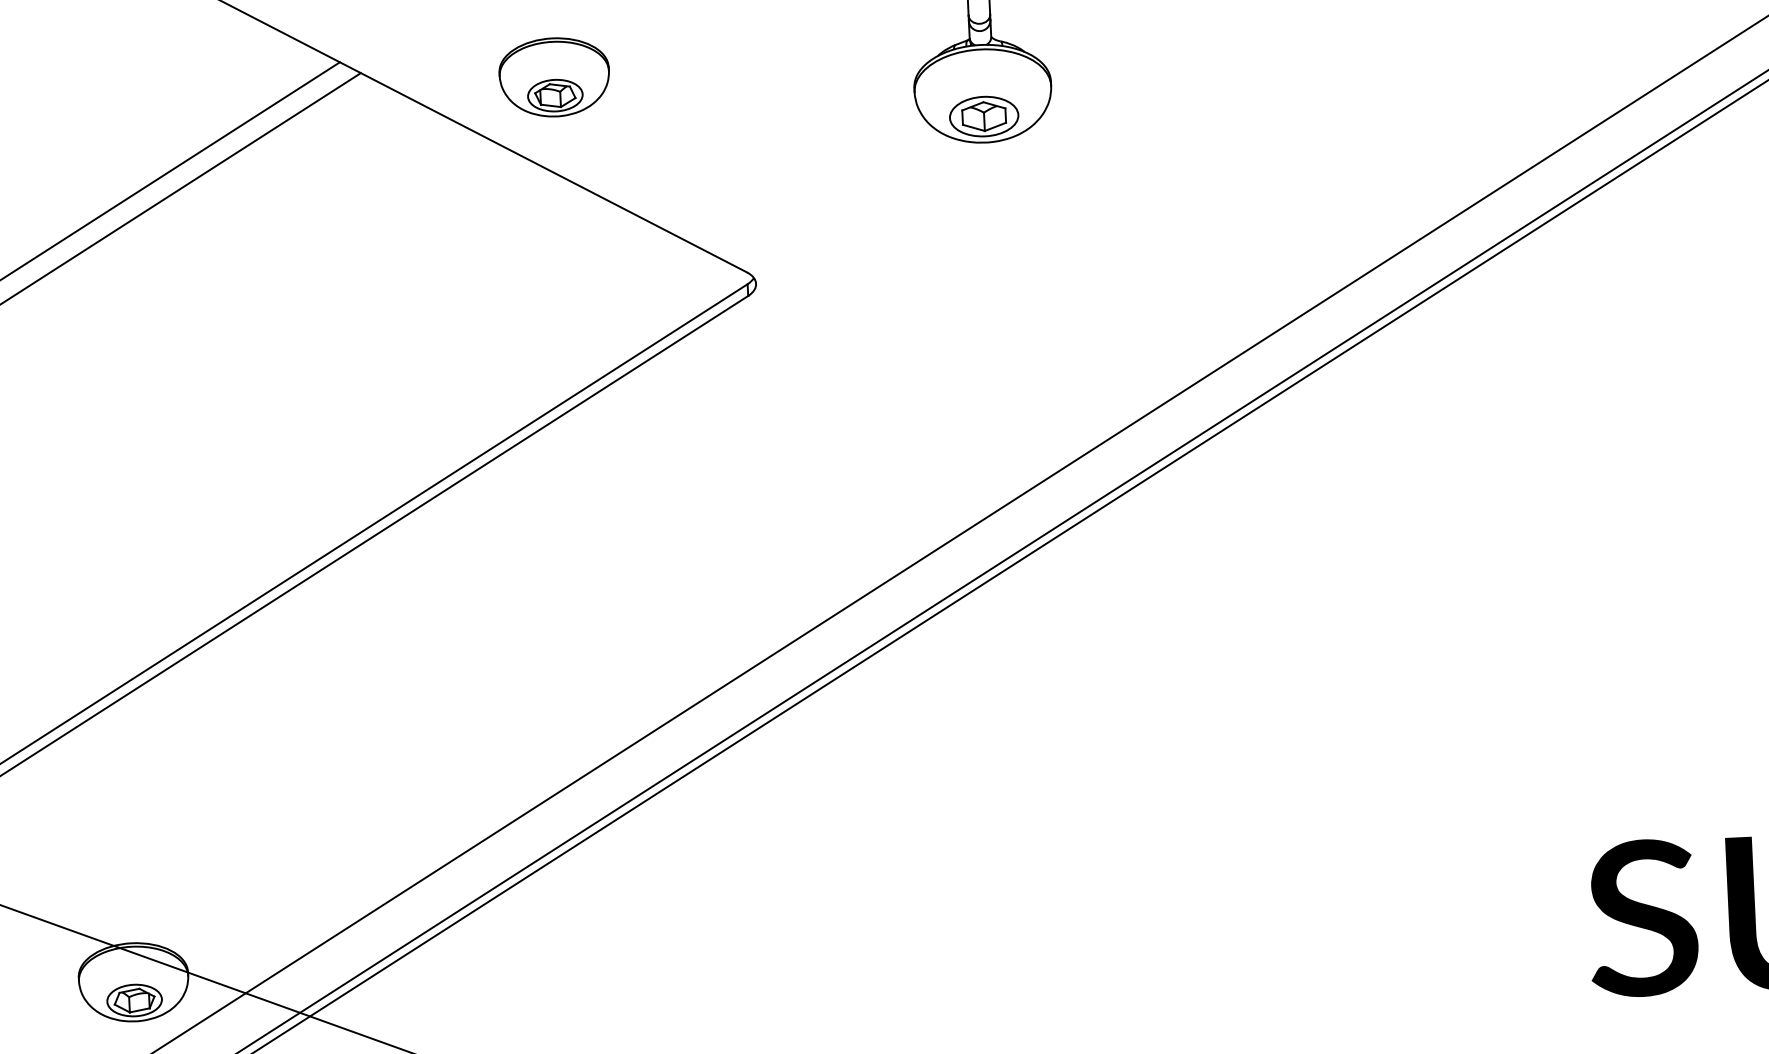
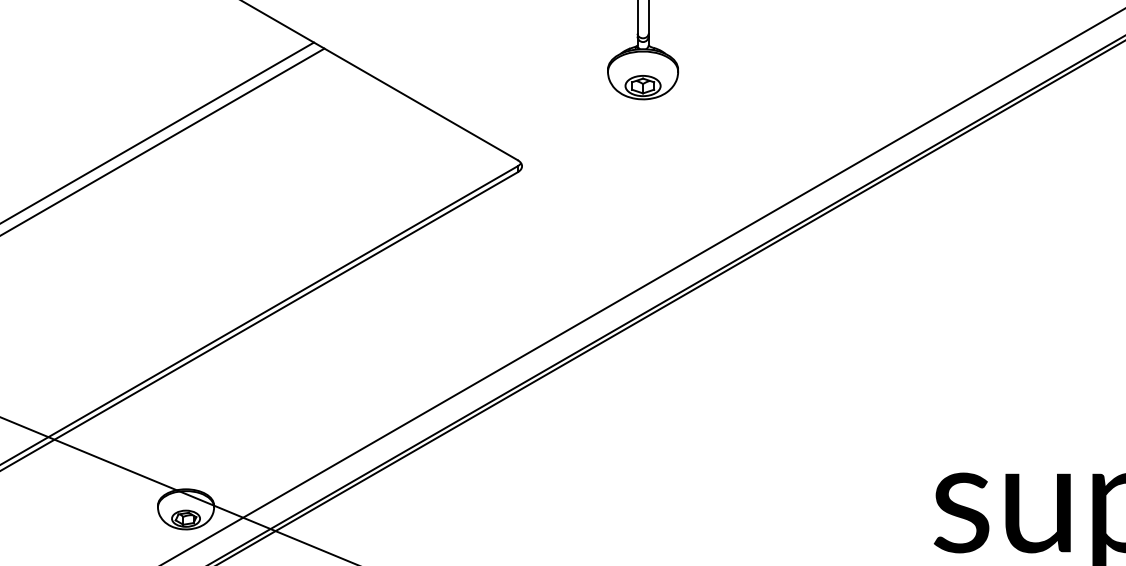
part: (554, 77) -> (423, 55), removed

